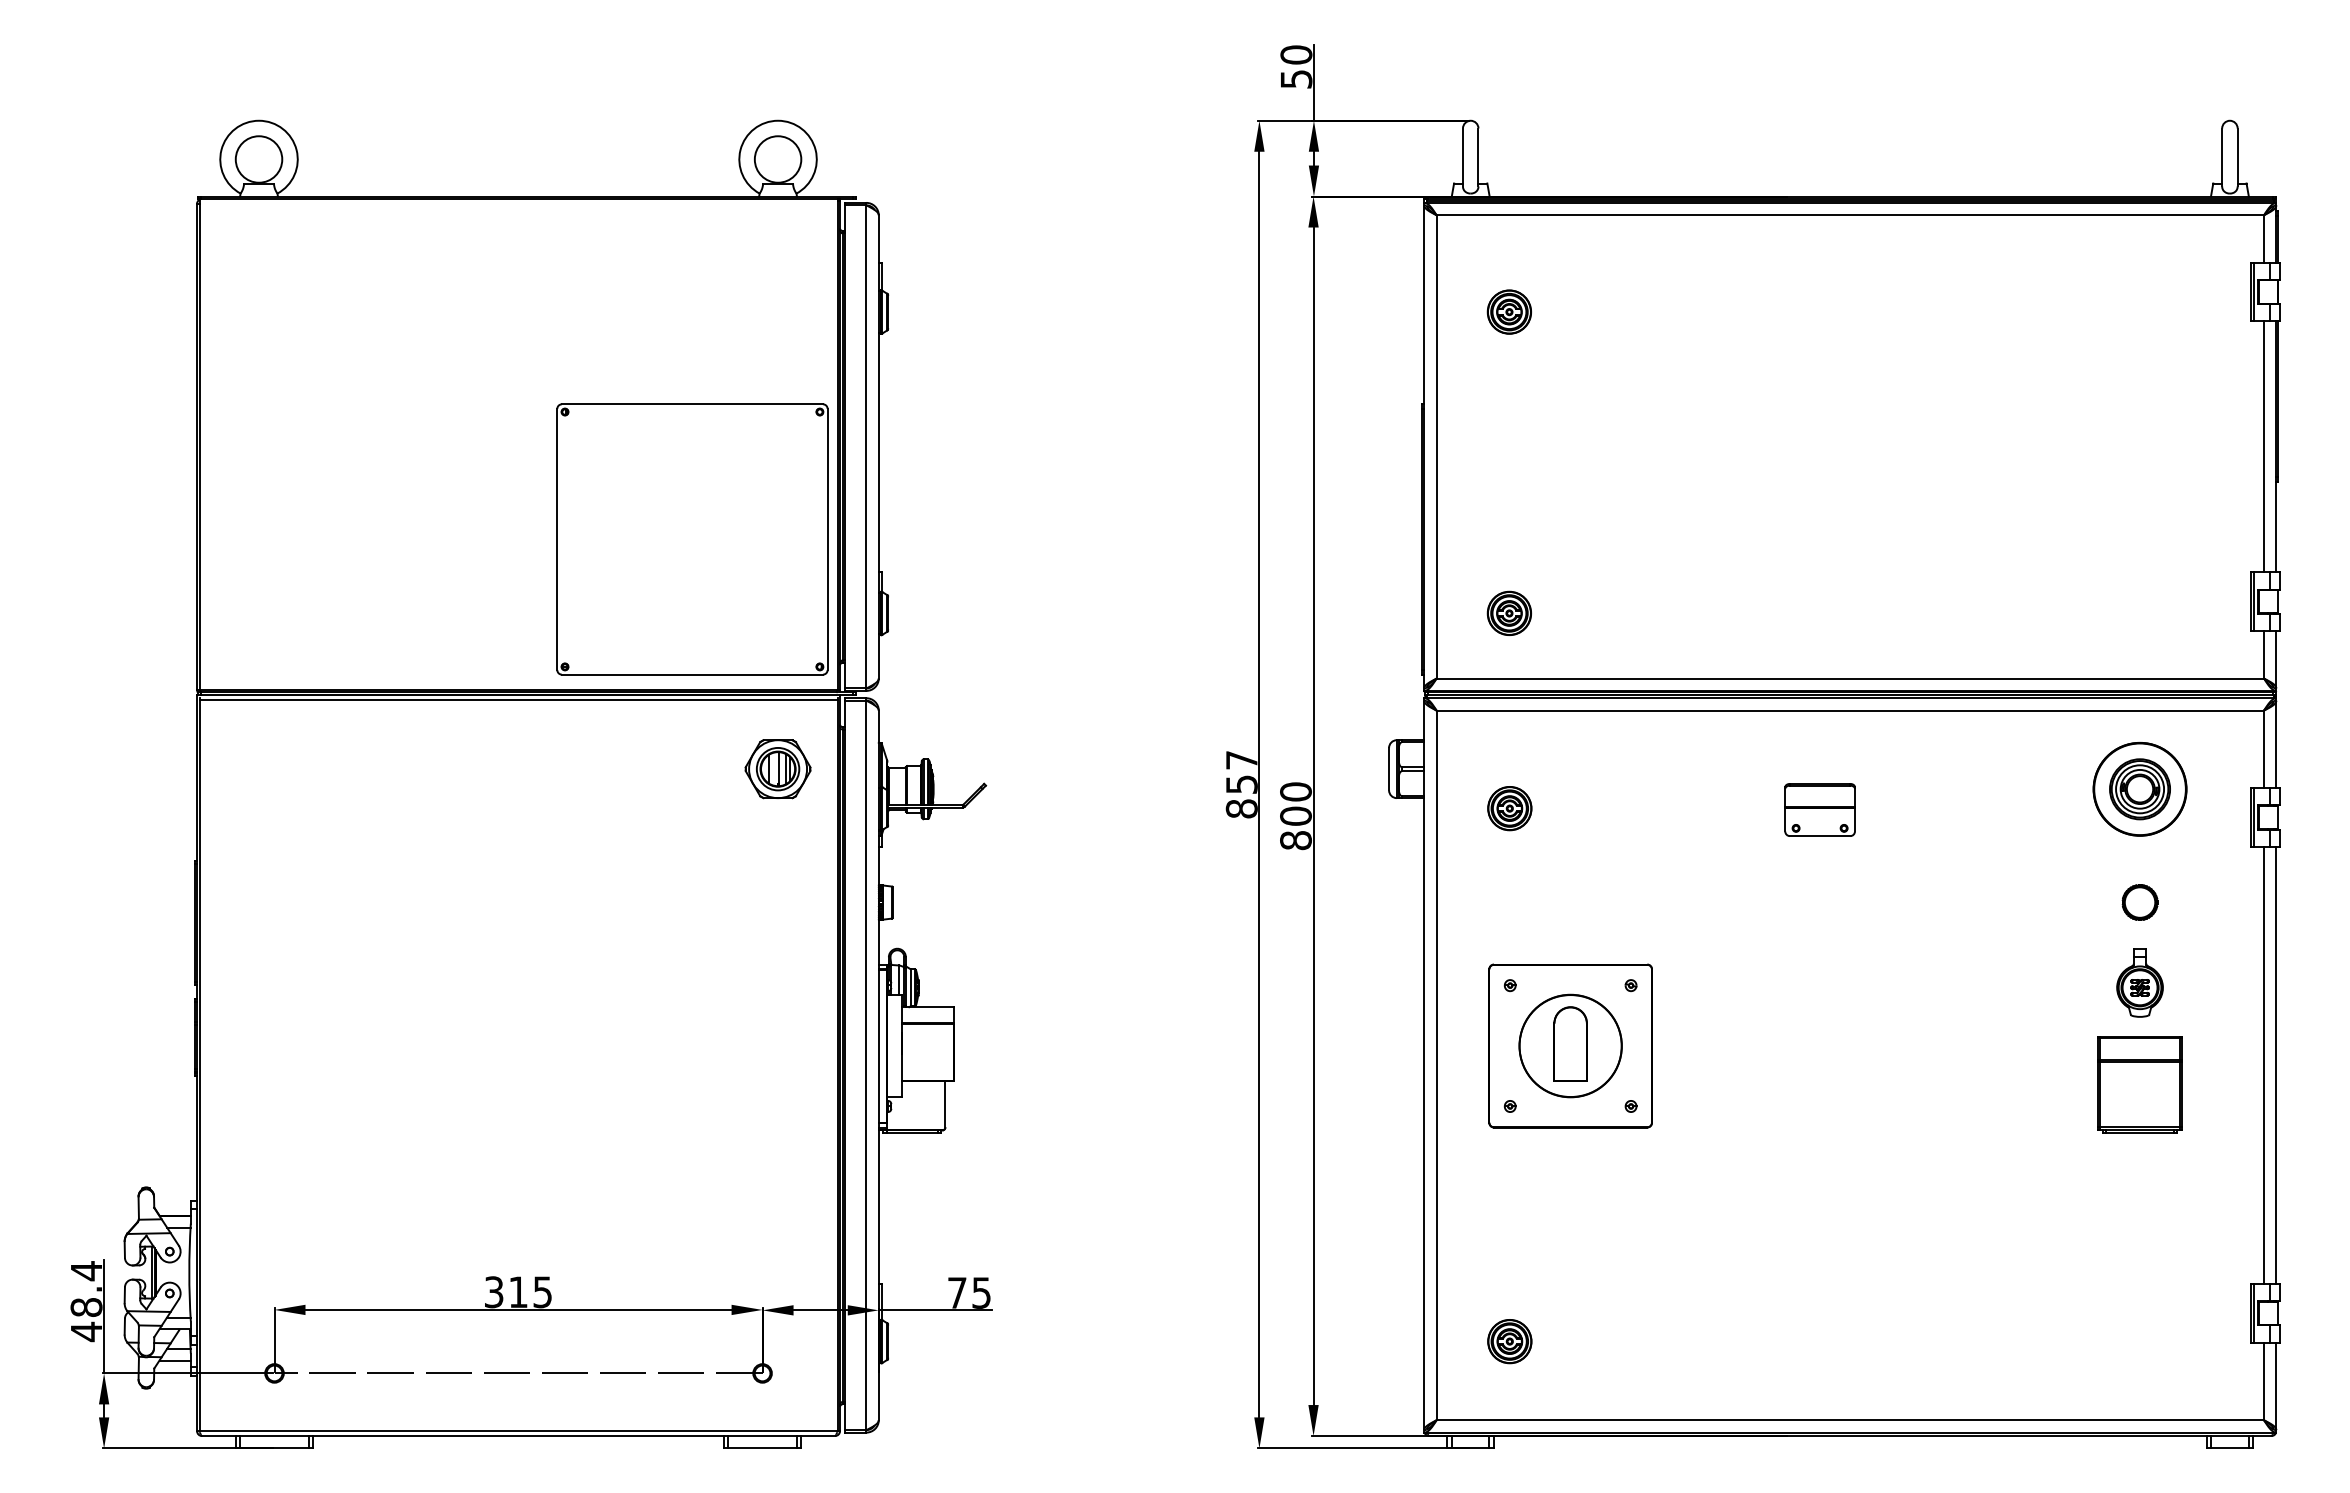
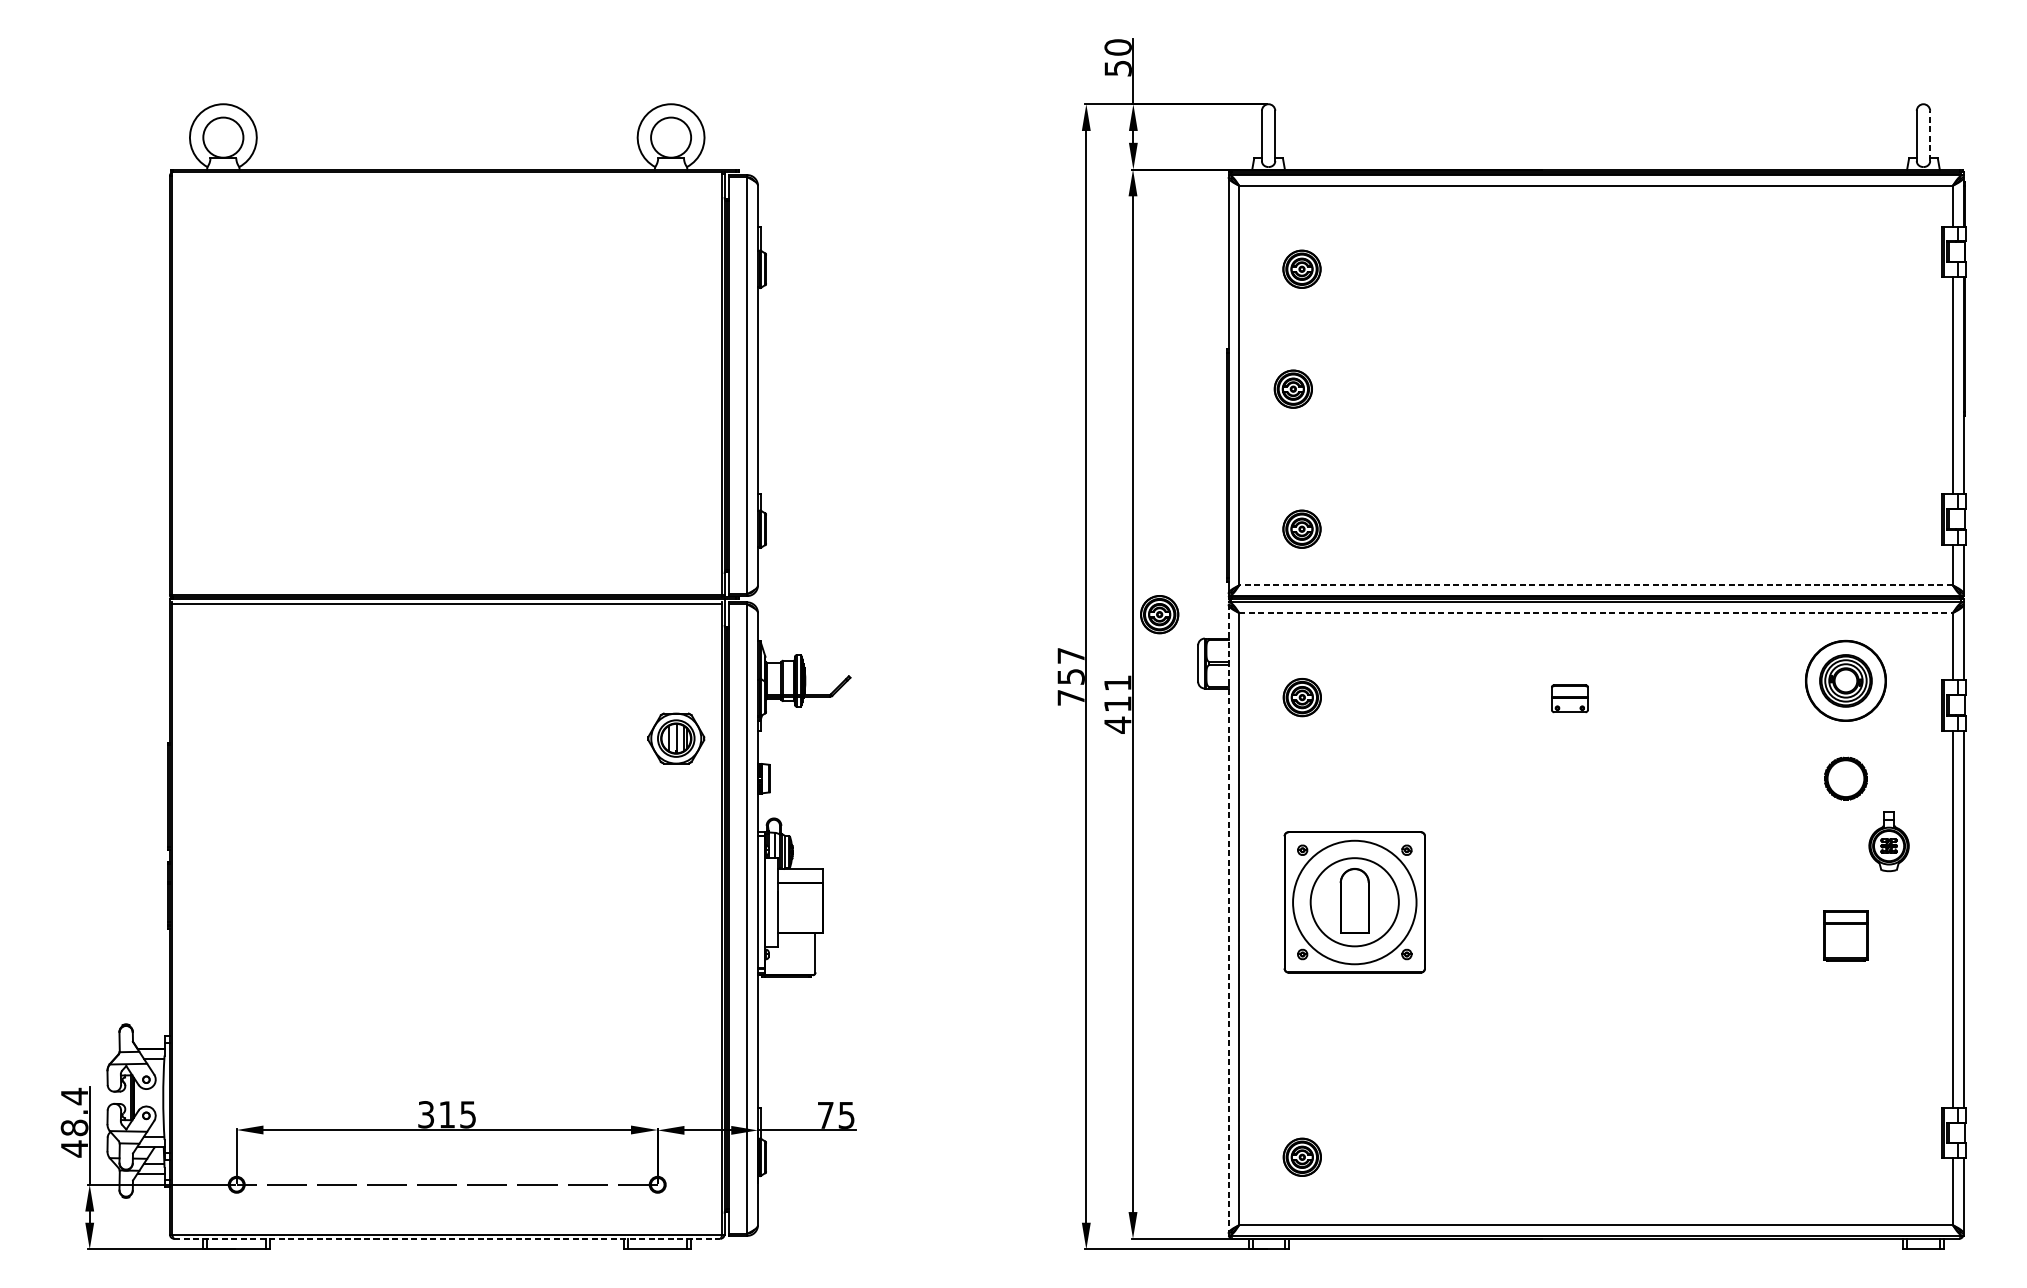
line: (2237, 157) -> (1930, 135), solid -> dashed
part: (1498, 450) -> (1292, 388), added
part: (692, 539) -> (597, 465), removed
line: (1850, 678) -> (1596, 585), solid -> dashed
line: (1850, 710) -> (1596, 612), solid -> dashed
part: (1343, 711) -> (1158, 613), added
part: (777, 769) -> (675, 738), moved
text: (1241, 808) -> (1070, 697), 857 -> 757
part: (1819, 809) -> (1569, 698), size x0.6
text: (1295, 816) -> (1117, 704), 800 -> 411
part: (2139, 902) -> (1845, 778), size x1.4
part: (2139, 982) -> (1888, 841), moved
circle: (1570, 1046) -> (1354, 902), size x1.4
line: (1424, 1064) -> (1228, 918), solid -> dashed
part: (2139, 1084) -> (1845, 935), size x0.6
line: (518, 1436) -> (447, 1239), solid -> dashed

